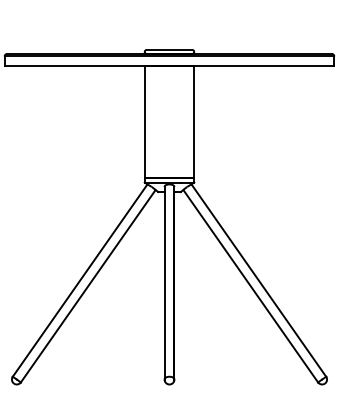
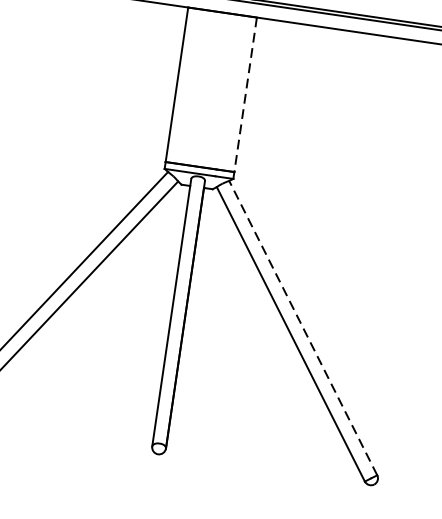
line: (194, 122) -> (245, 95), solid -> dashed
line: (258, 280) -> (302, 327), solid -> dashed

